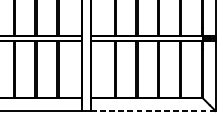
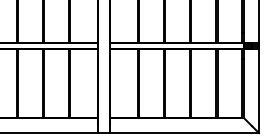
line: (153, 111) -> (184, 133), dashed -> solid

